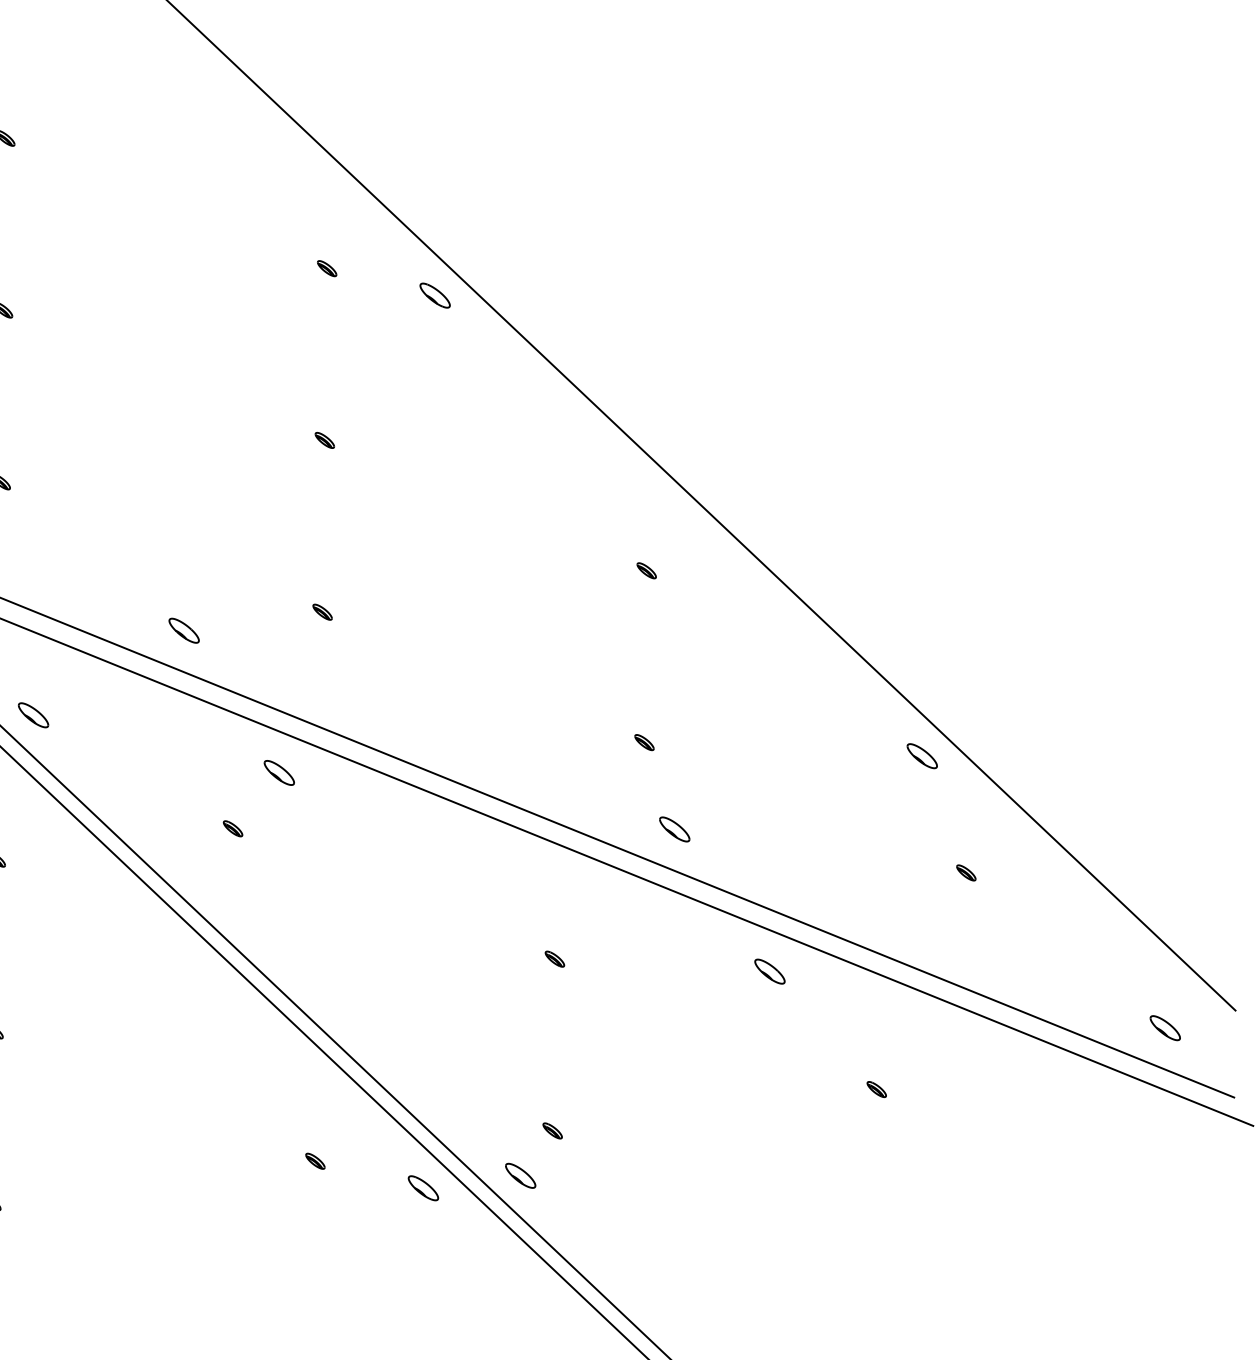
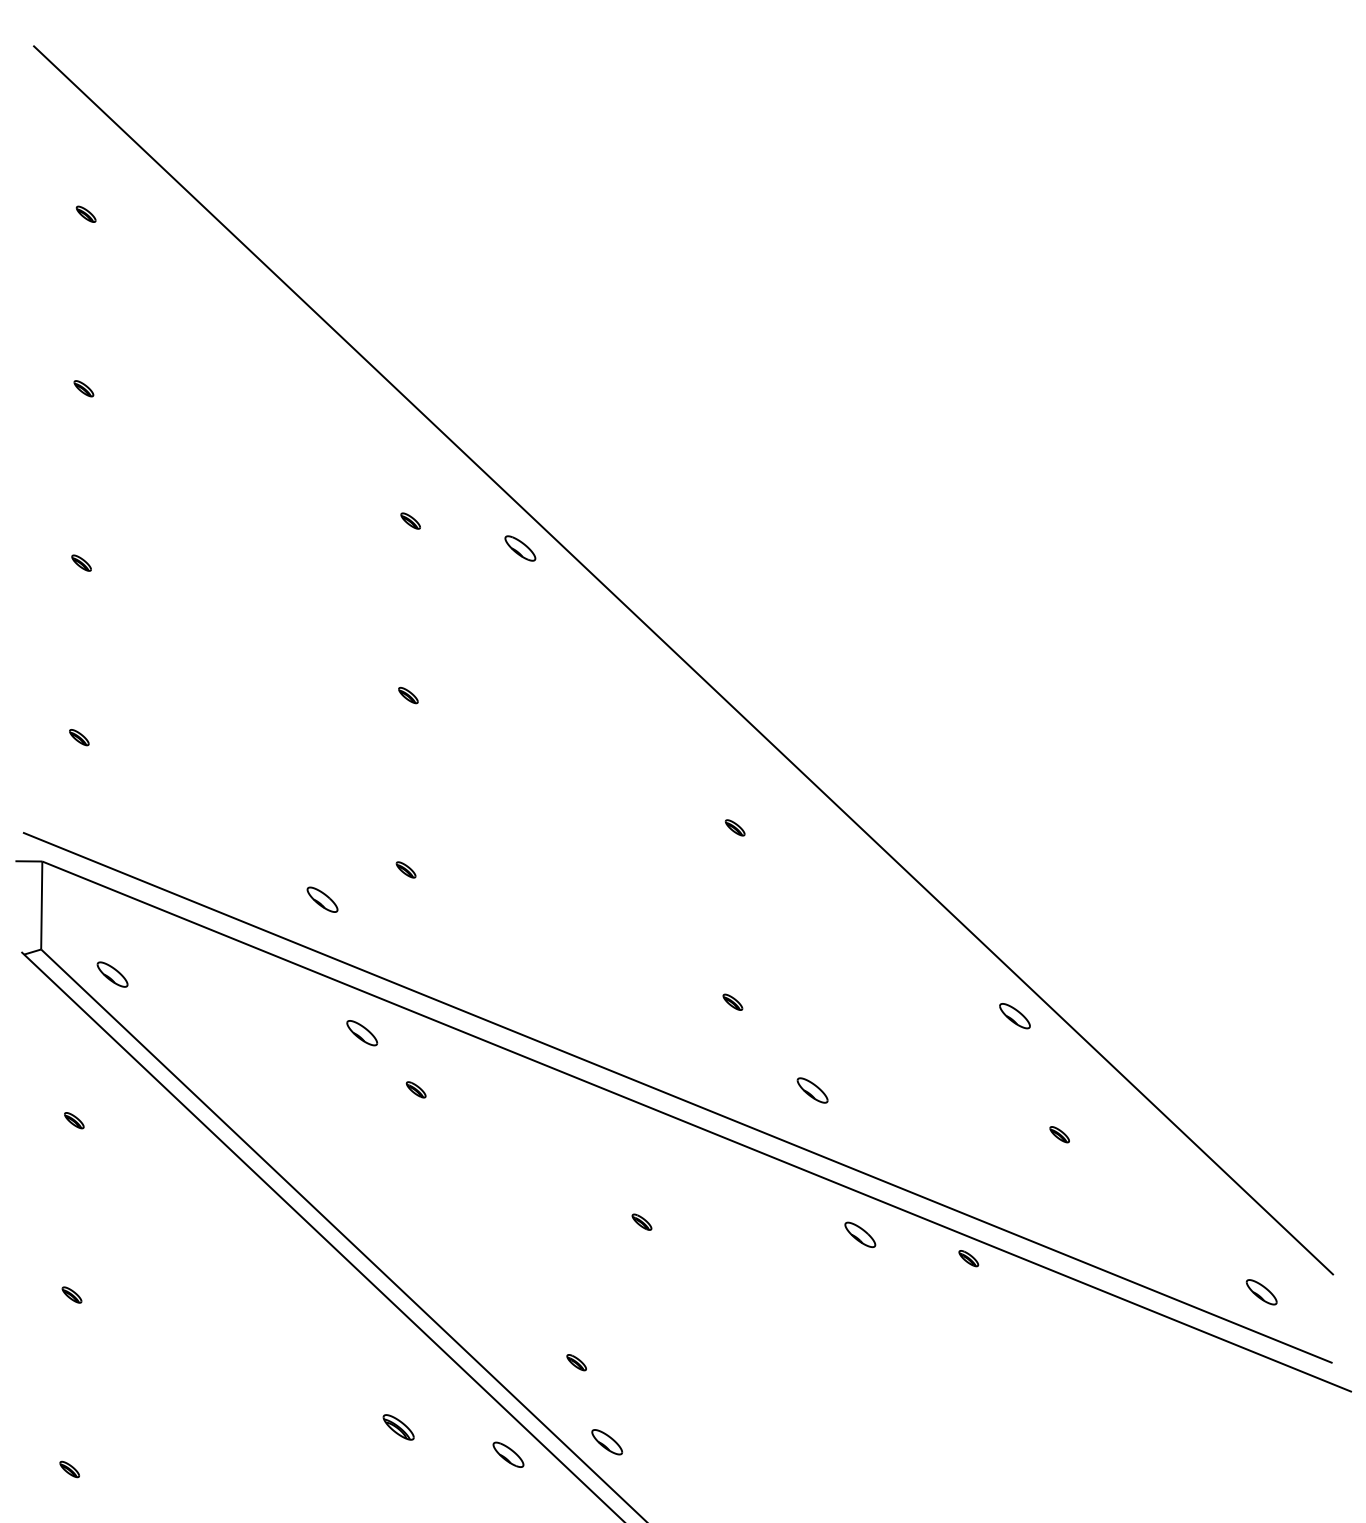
part: (184, 630) -> (322, 899), moved
part: (232, 828) -> (415, 1089), moved
part: (674, 829) -> (812, 1090), moved
part: (876, 1089) -> (968, 1258), moved
part: (552, 1130) -> (576, 1362), moved
part: (315, 1161) -> (398, 1427), size x1.6

